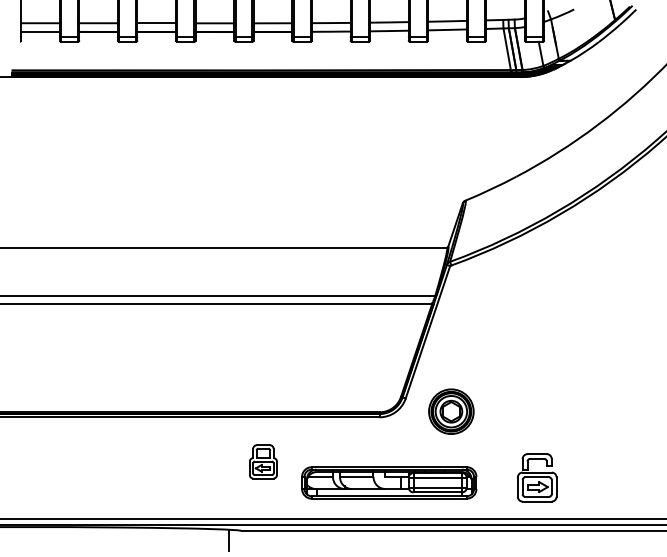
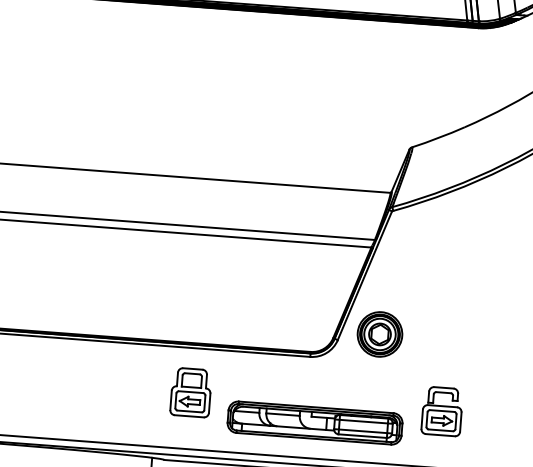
part: (451, 411) -> (380, 334), moved
part: (263, 461) -> (191, 392), size x1.43
part: (537, 477) -> (442, 411), moved

